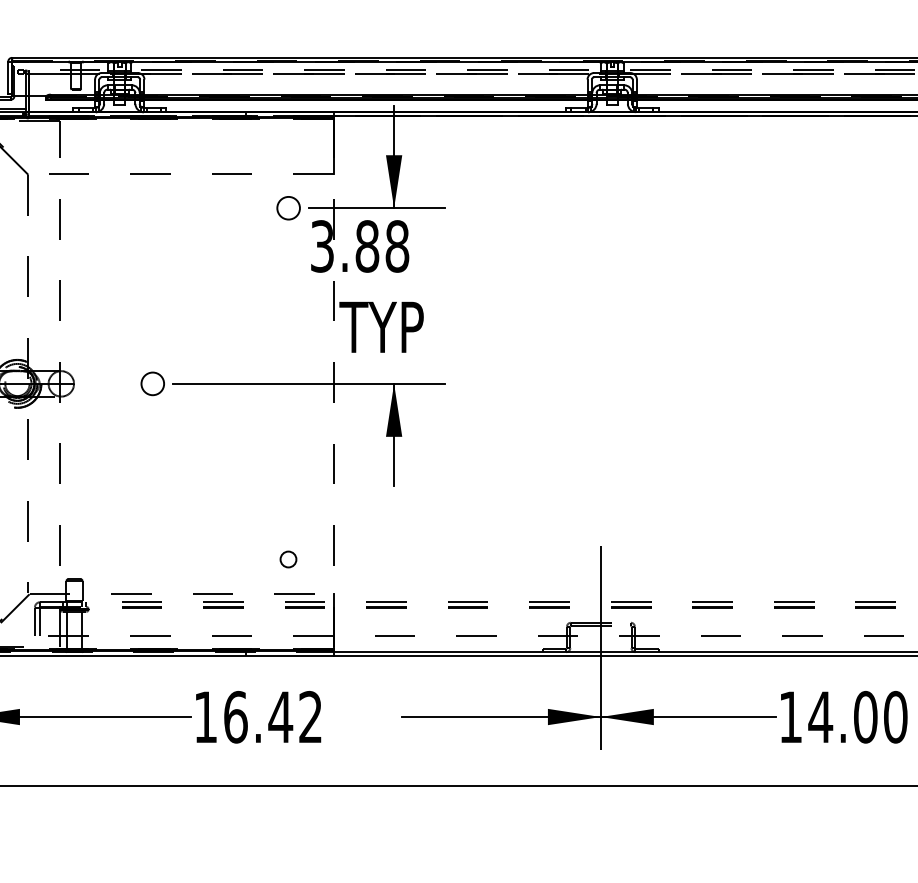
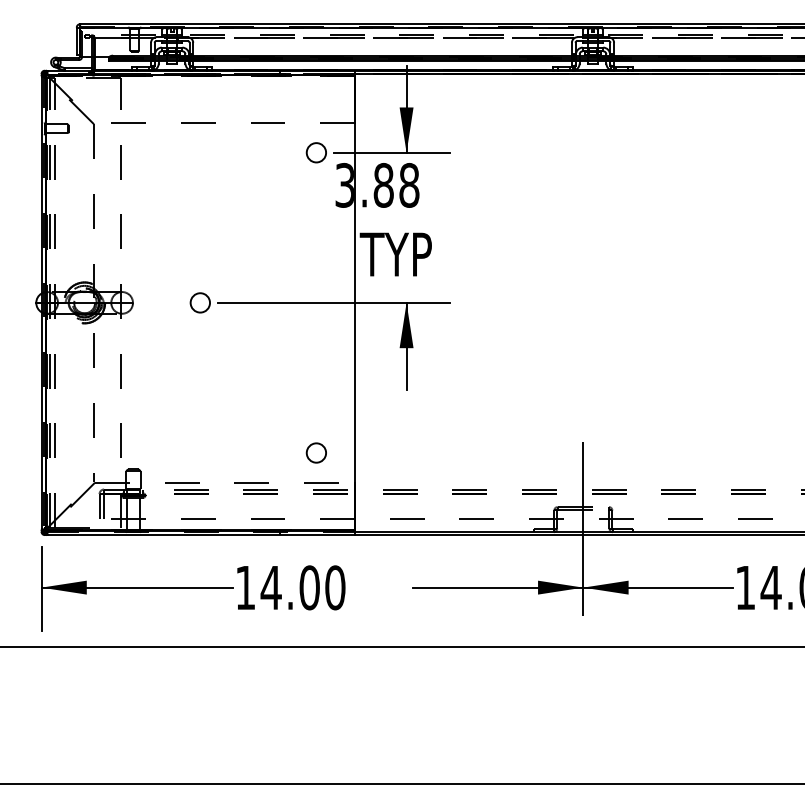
line: (334, 383) -> (355, 302), dashed -> solid
circle: (287, 558) -> (315, 452), size x1.43
text: (272, 716) -> (302, 587), 16.42 -> 14.00

